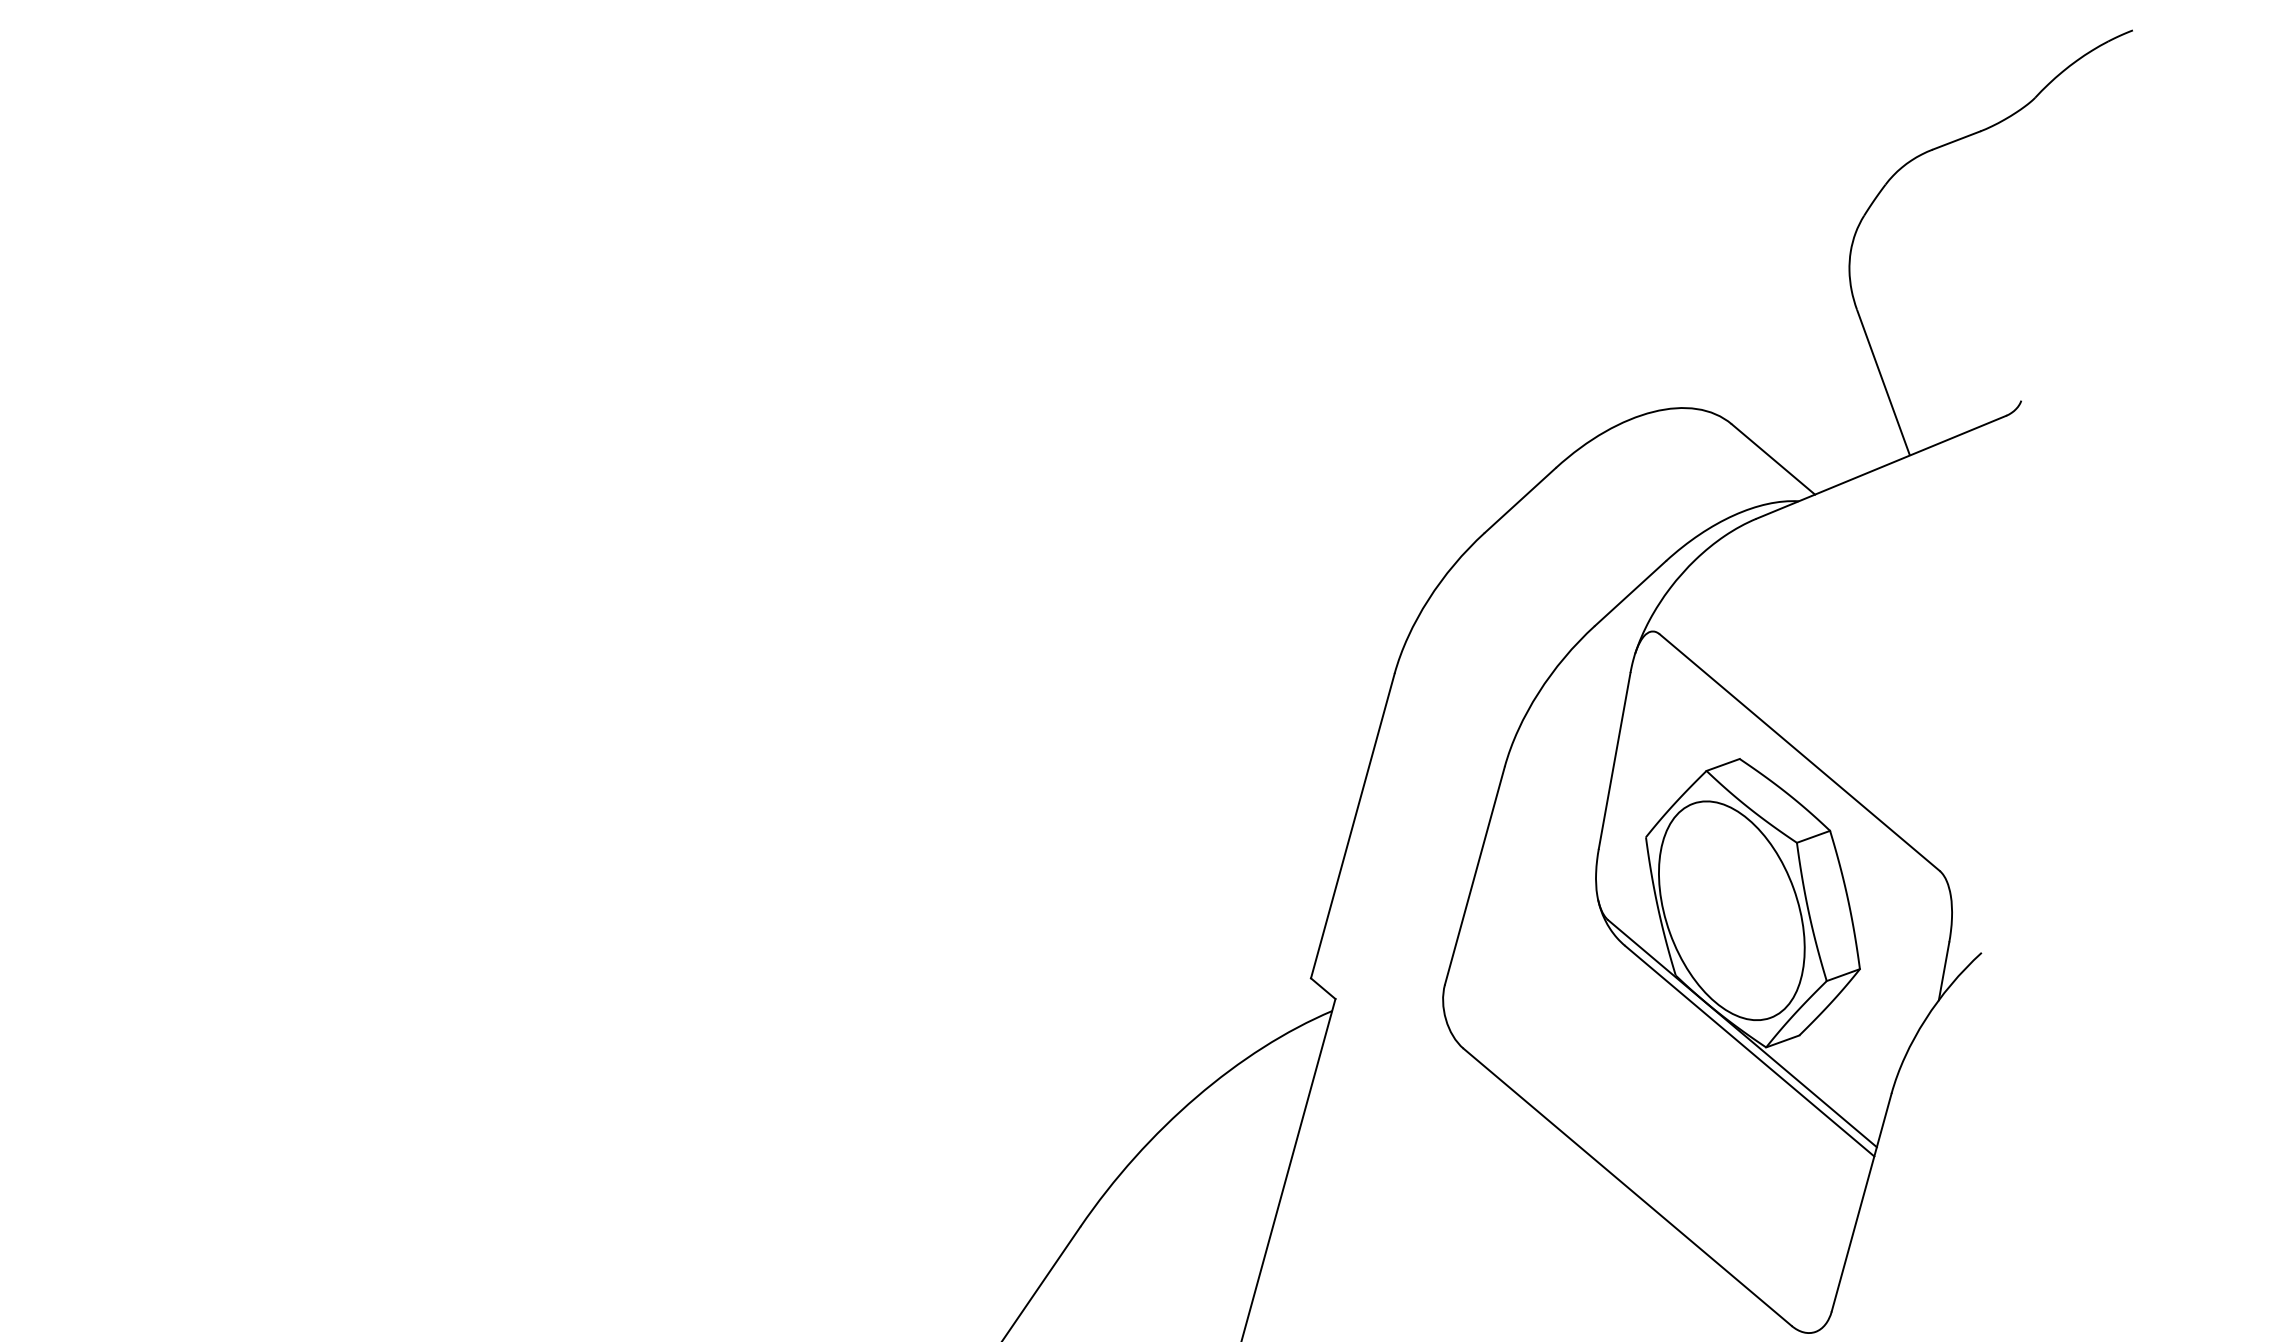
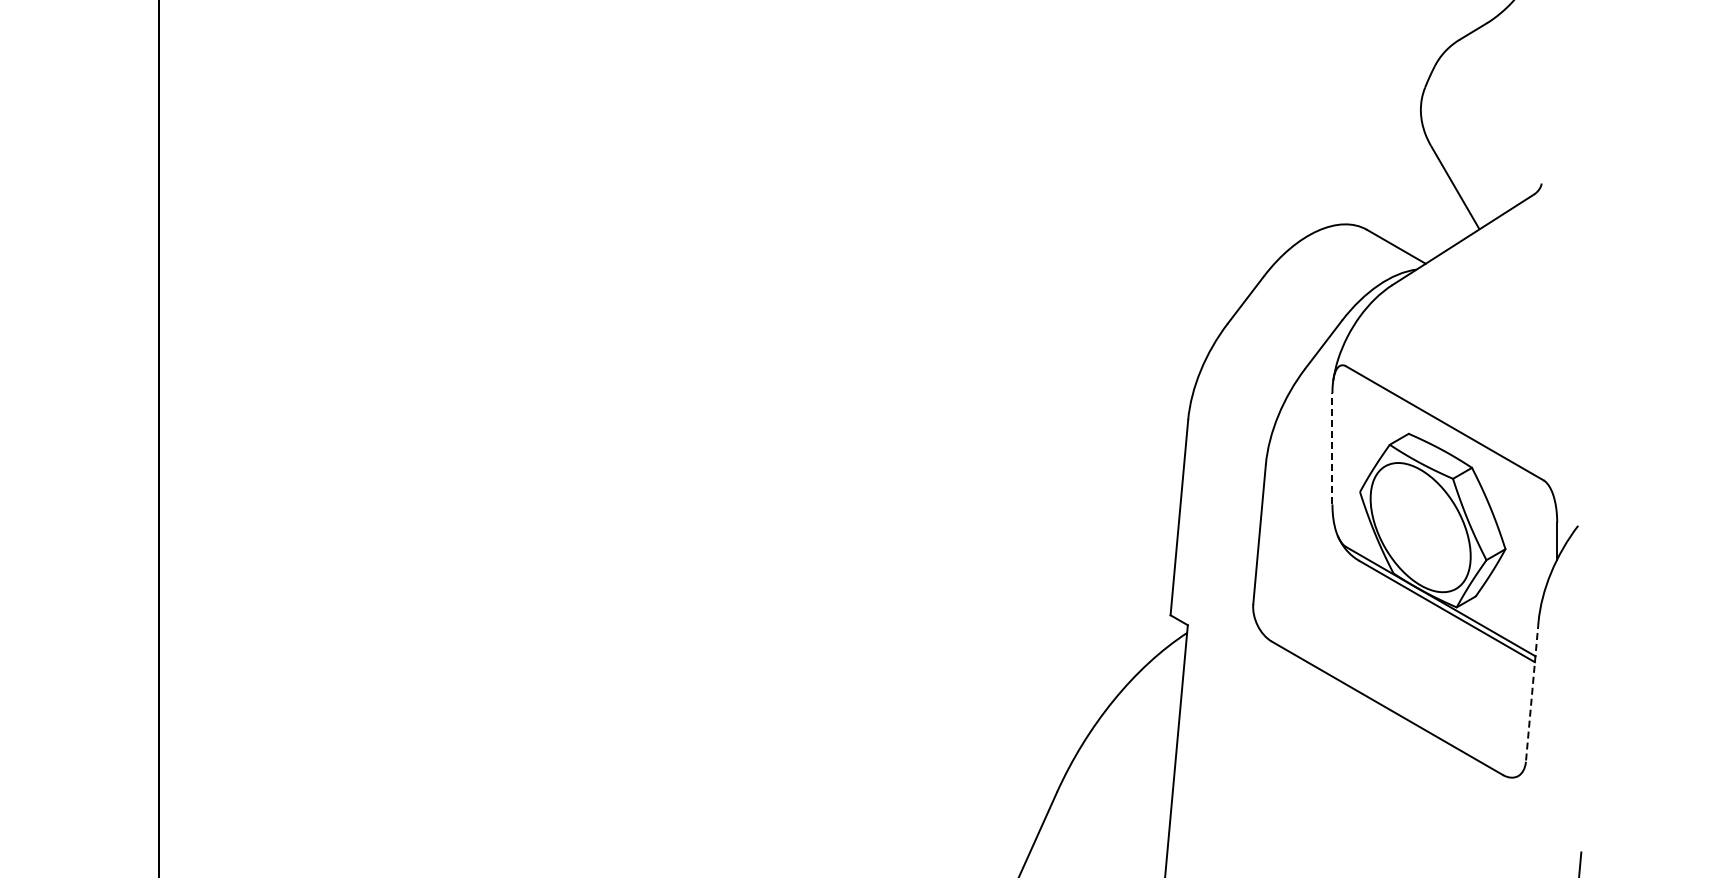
line: (1614, 760) -> (1332, 448), solid -> dashed
line: (1861, 1203) -> (1532, 692), solid -> dashed

